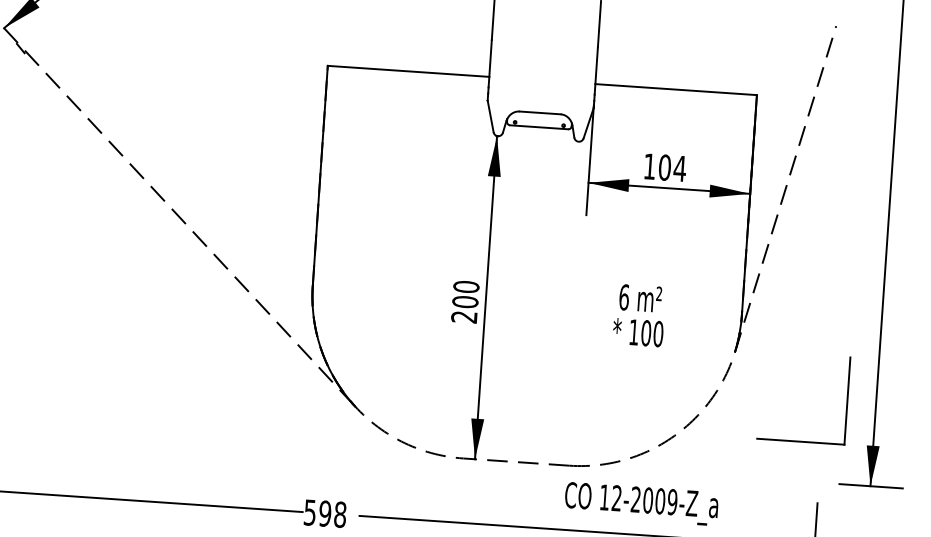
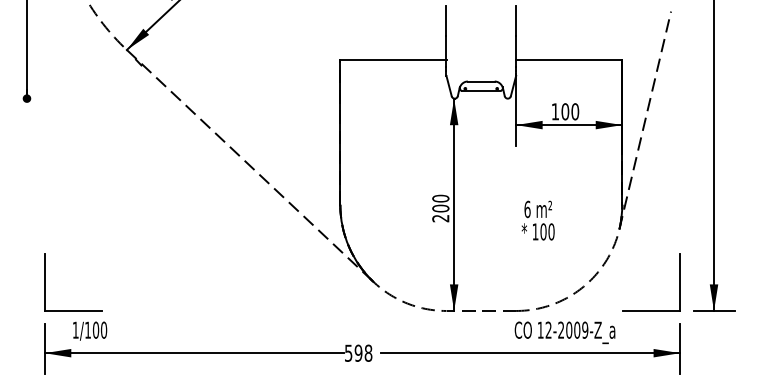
text: (680, 168) -> (575, 111), 104 -> 100
text: (638, 315) -> (537, 220), moved
part: (846, 401) -> (679, 282), moved

